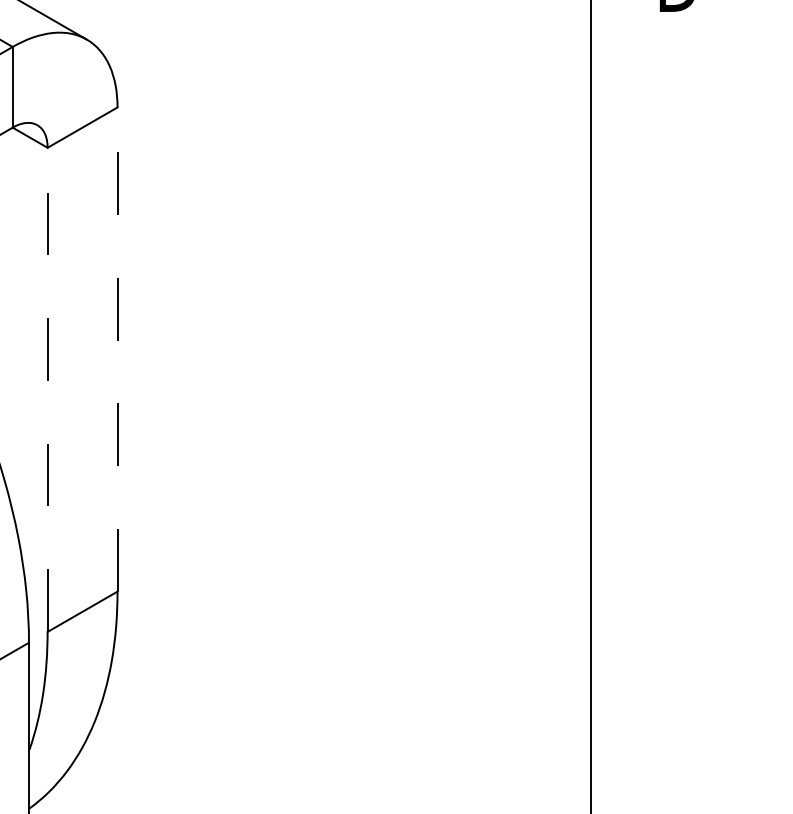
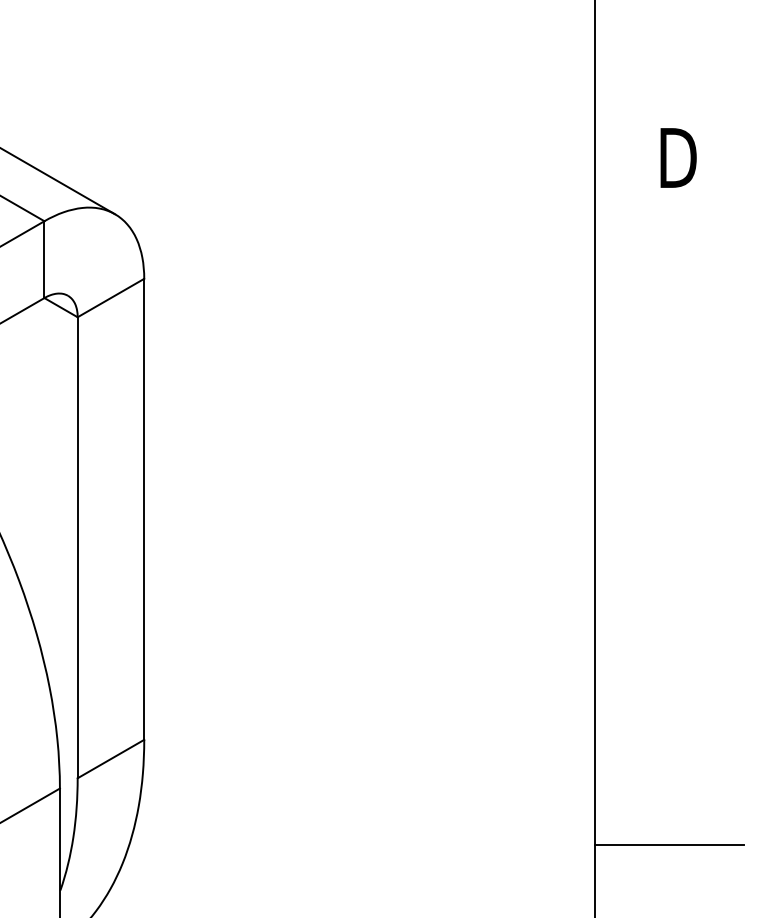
line: (117, 349) -> (144, 509), dashed -> solid
line: (47, 389) -> (77, 547), dashed -> solid
line: (669, 702) -> (669, 845), added

